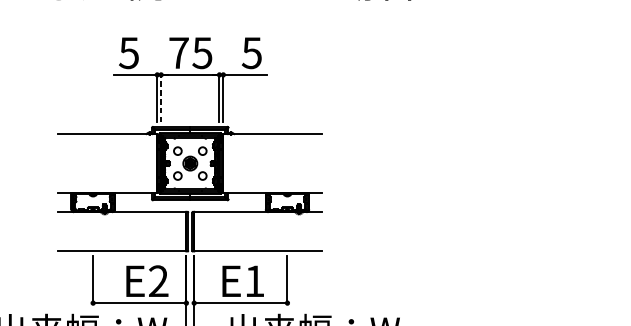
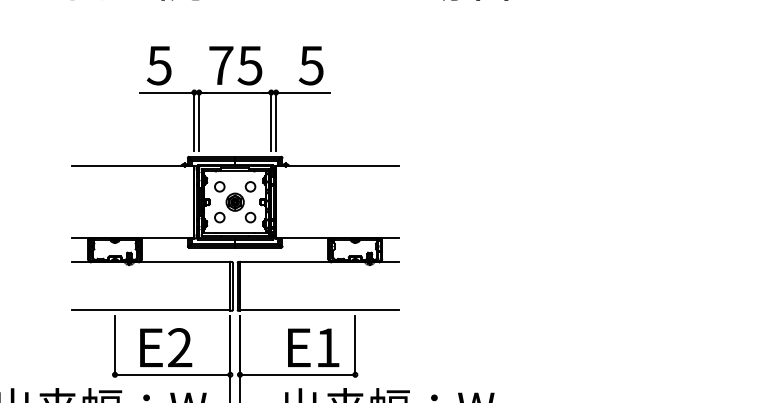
line: (161, 98) -> (199, 121), dashed -> solid
text: (147, 281) -> (166, 347), moved
text: (243, 281) -> (313, 347), moved

